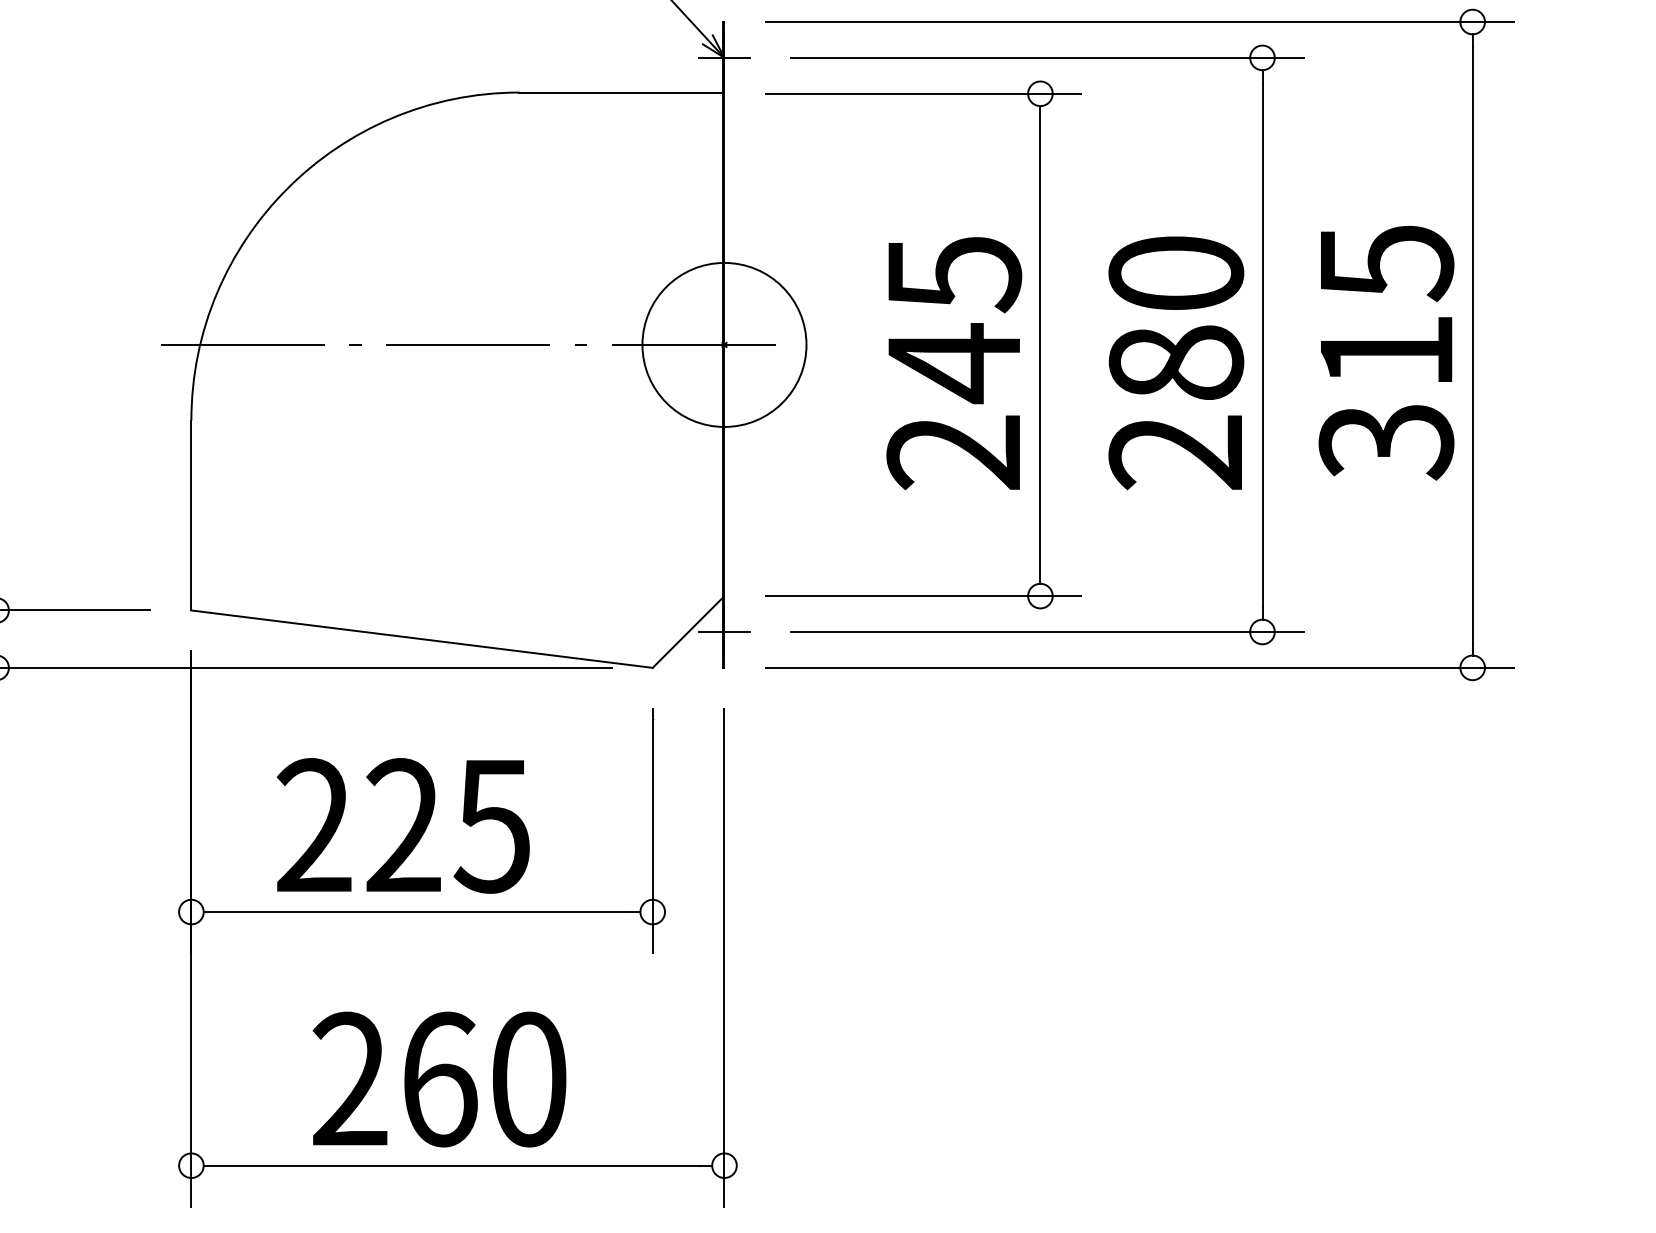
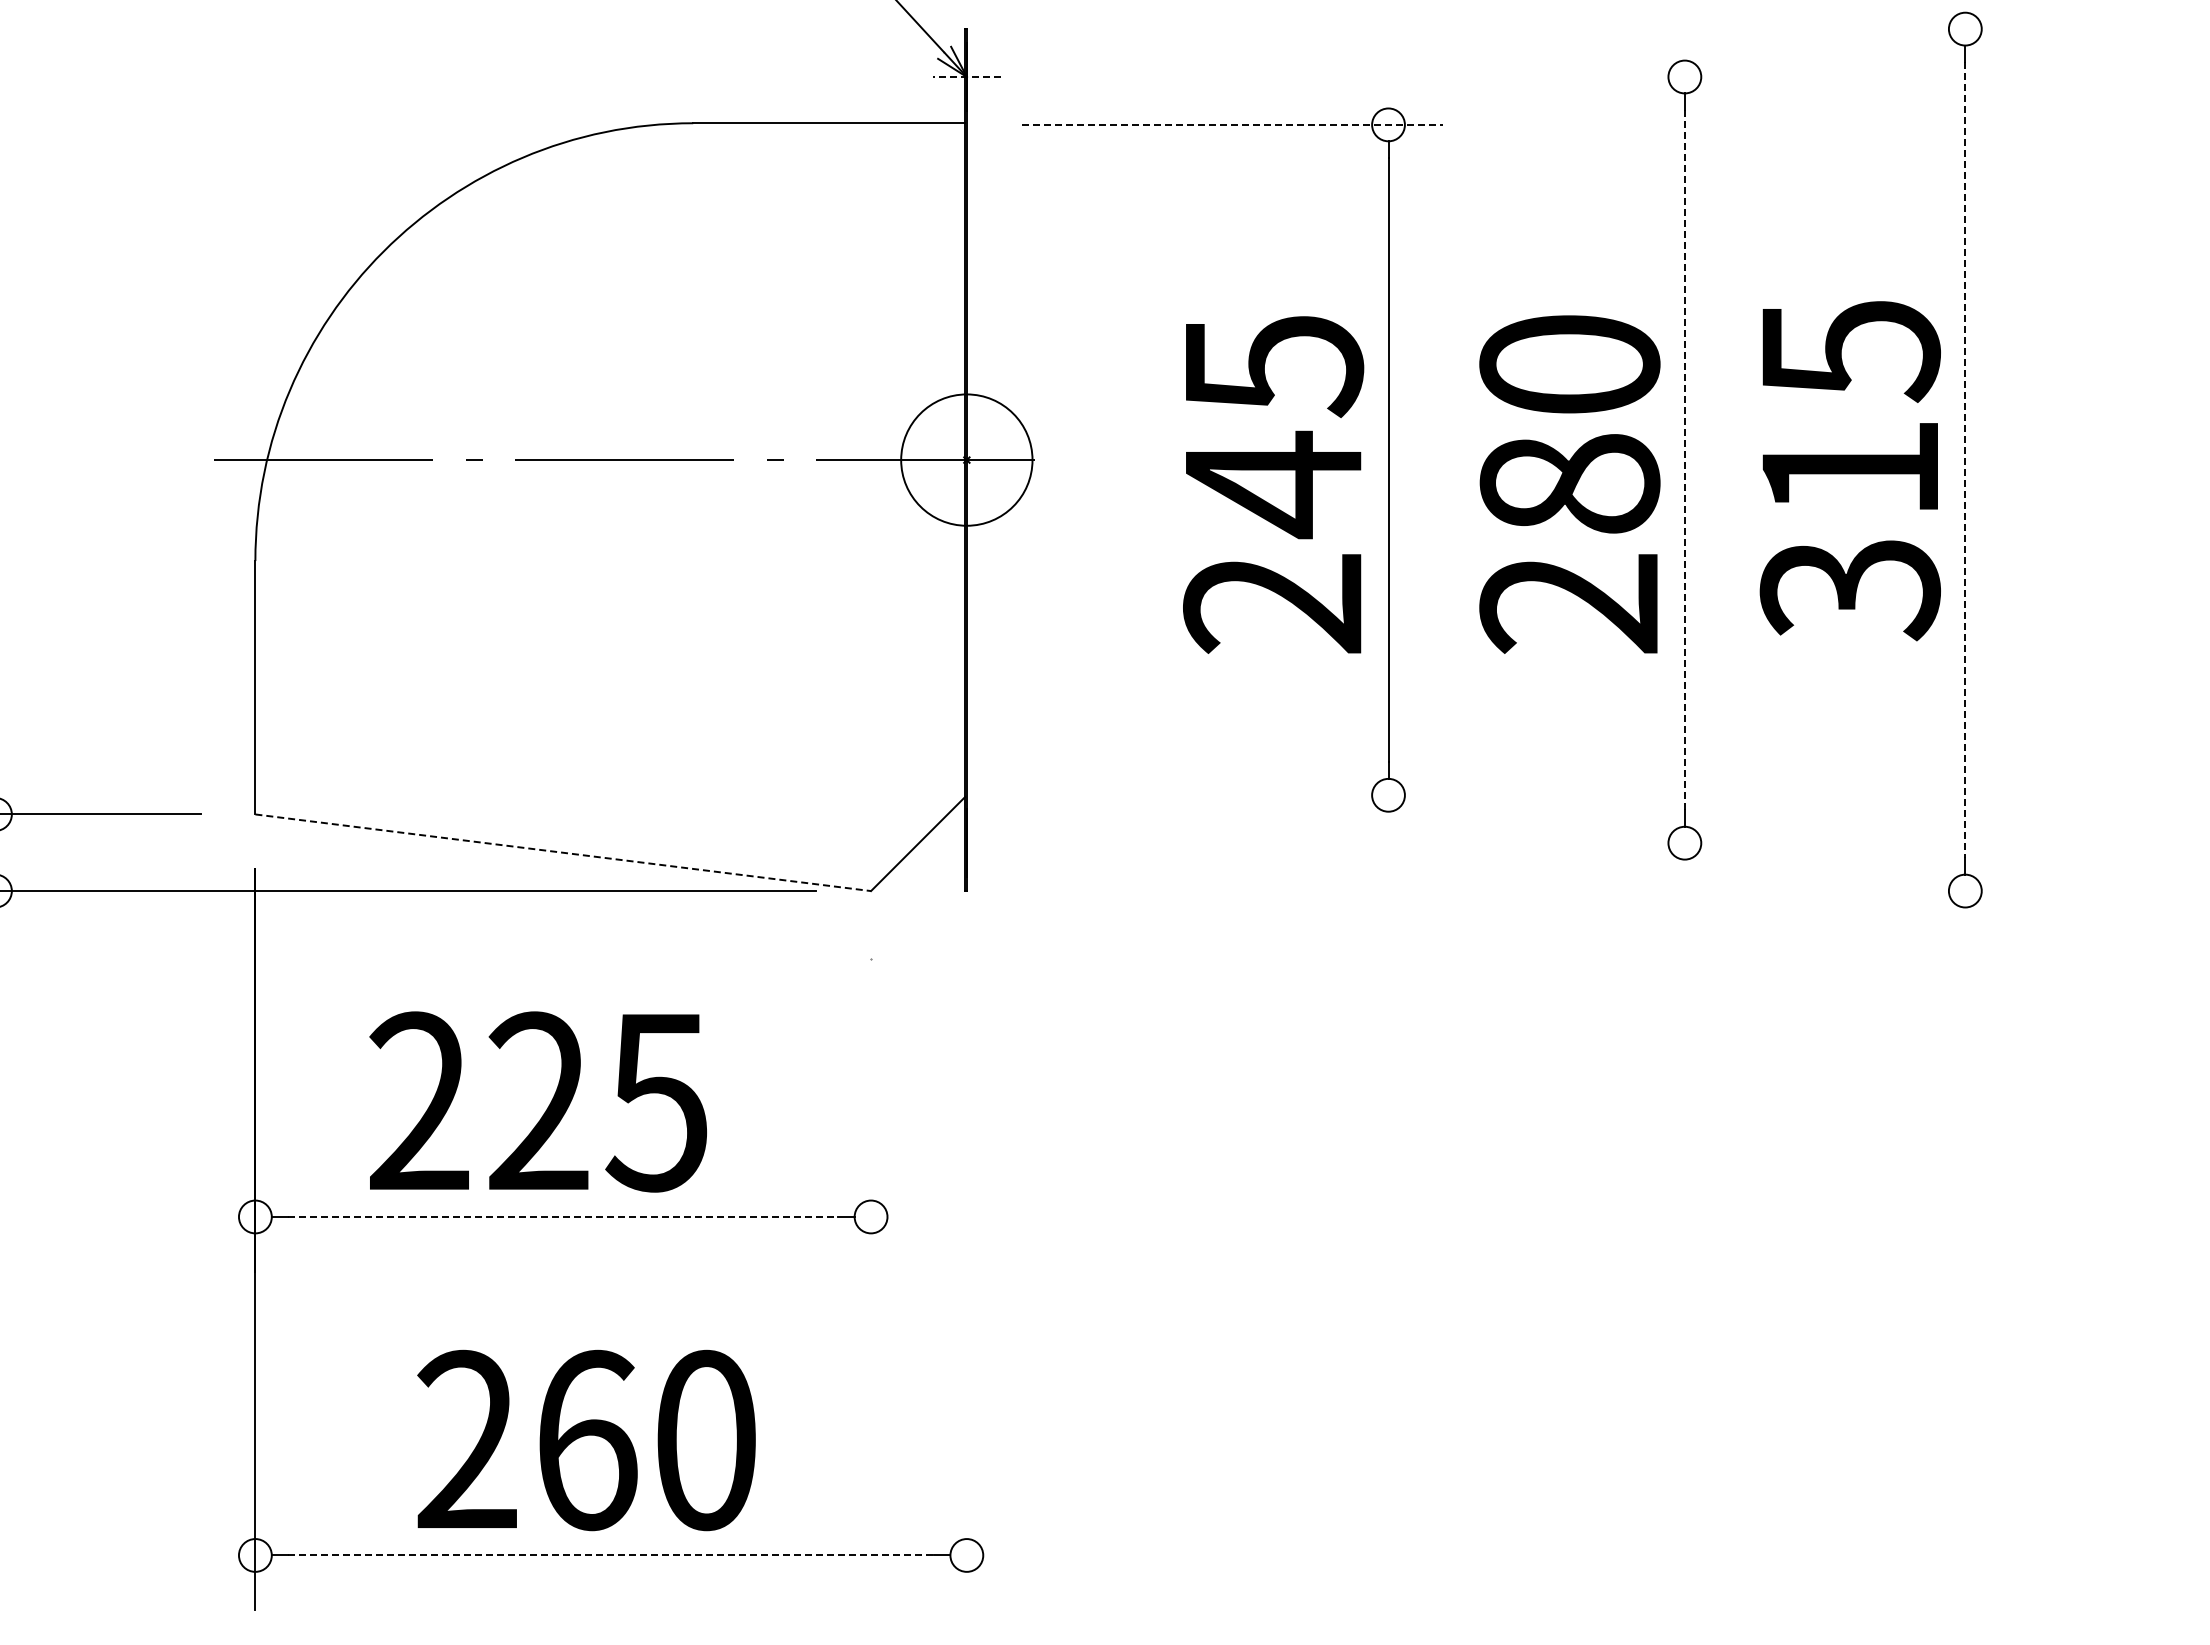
line: (1139, 22) -> (1520, 29), removed
line: (724, 58) -> (966, 77), solid -> dashed
line: (1047, 58) -> (1397, 77), removed
line: (923, 93) -> (1232, 124), solid -> dashed
circle: (724, 344) -> (966, 459), size x0.6
line: (1262, 344) -> (1684, 459), solid -> dashed
line: (1472, 345) -> (1965, 460), solid -> dashed
line: (923, 596) -> (1232, 795), removed
line: (724, 632) -> (966, 843), removed
line: (1047, 632) -> (1397, 843), removed
line: (422, 638) -> (563, 852), solid -> dashed
line: (1139, 668) -> (1520, 891), removed
line: (653, 830) -> (871, 1108), removed
line: (422, 911) -> (563, 1216), solid -> dashed
line: (724, 957) -> (966, 1277), removed
line: (458, 1165) -> (611, 1555), solid -> dashed

